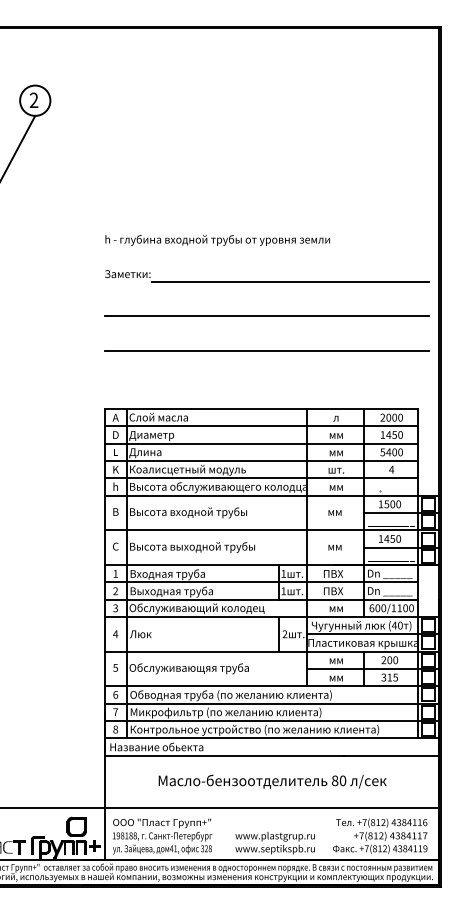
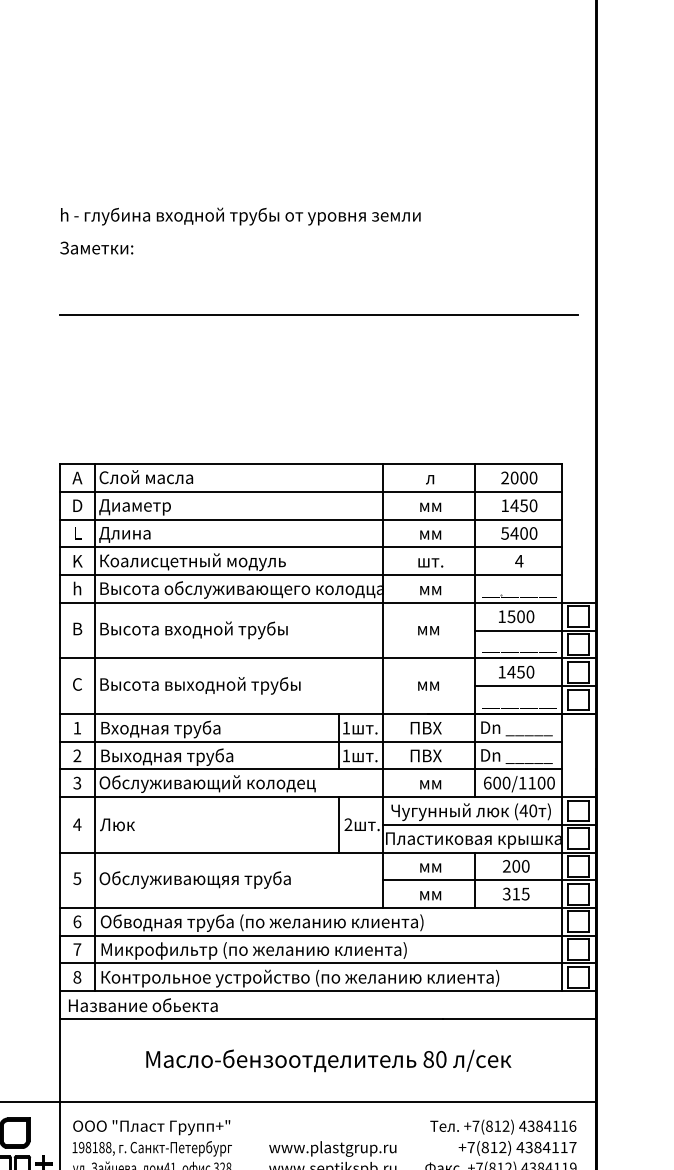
text: (217, 240) -> (240, 216), moved
line: (289, 281) -> (355, 259), removed
line: (266, 350) -> (318, 370), removed

